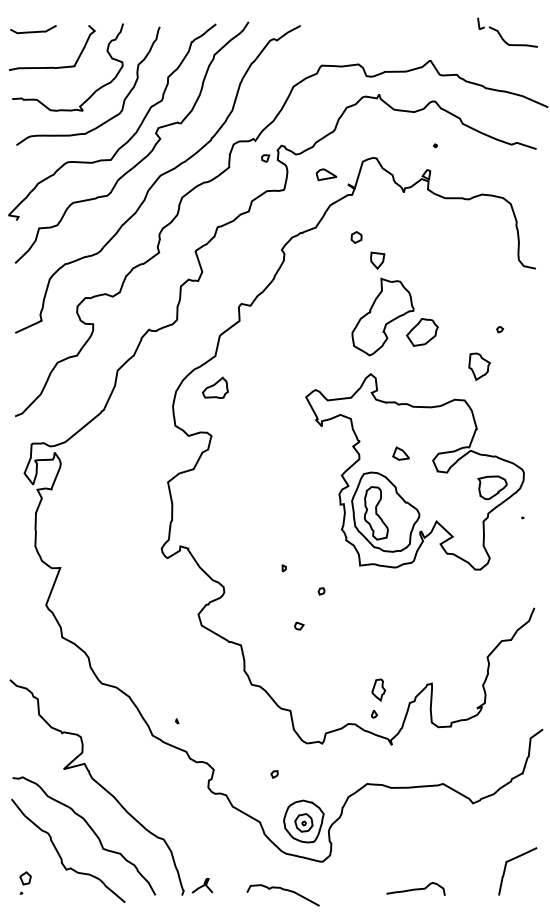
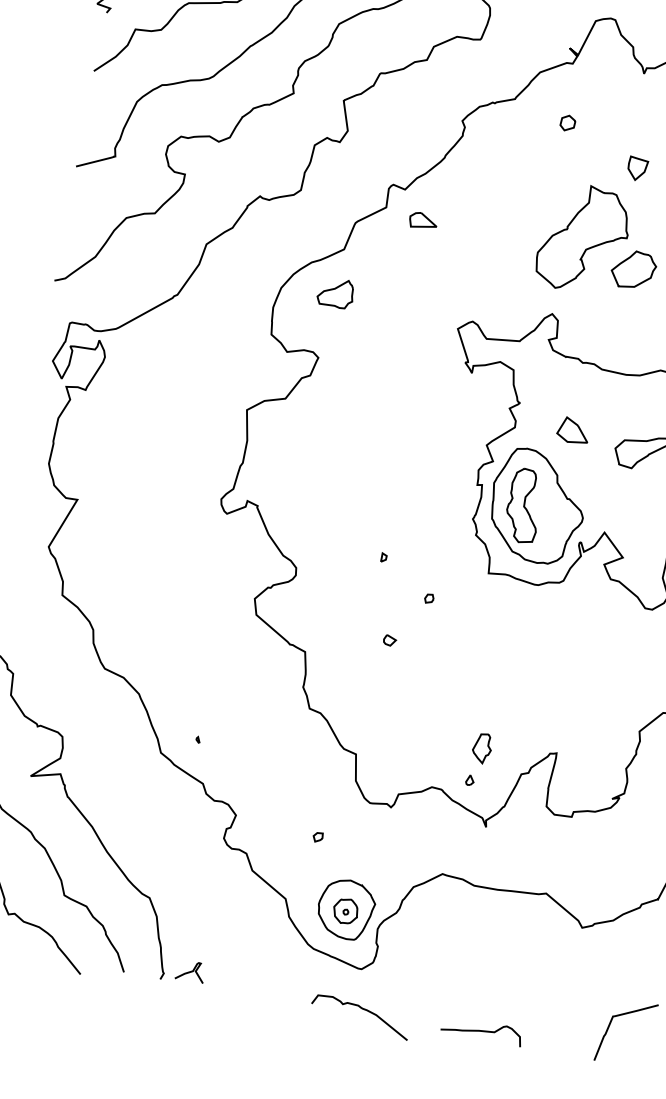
part: (326, 174) -> (423, 220), moved
part: (377, 260) -> (637, 168), moved
part: (400, 453) -> (572, 430), size x1.4
curve: (283, 890) -> (362, 1010), moved

